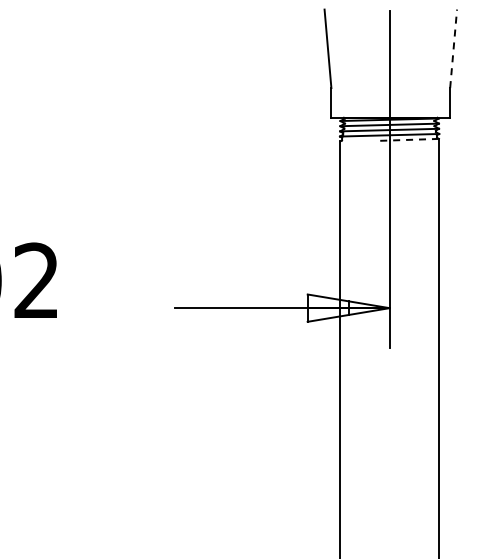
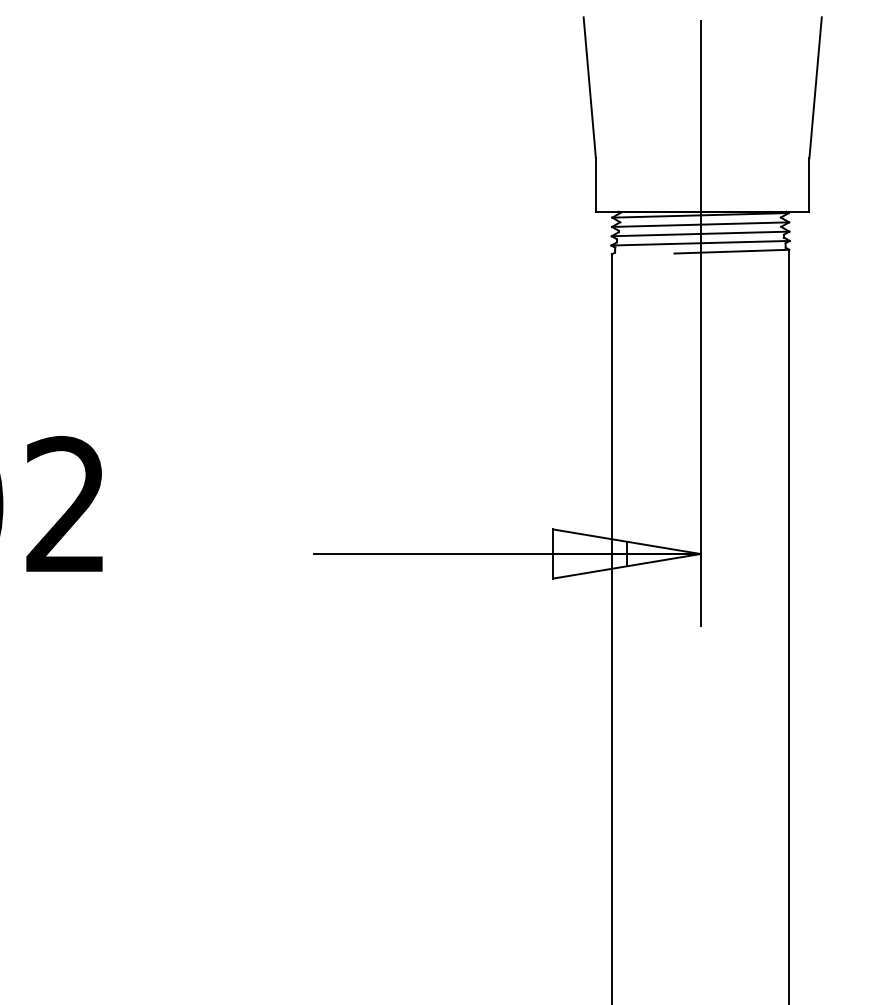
line: (453, 48) -> (815, 87), dashed -> solid
line: (407, 139) -> (732, 250), dashed -> solid

